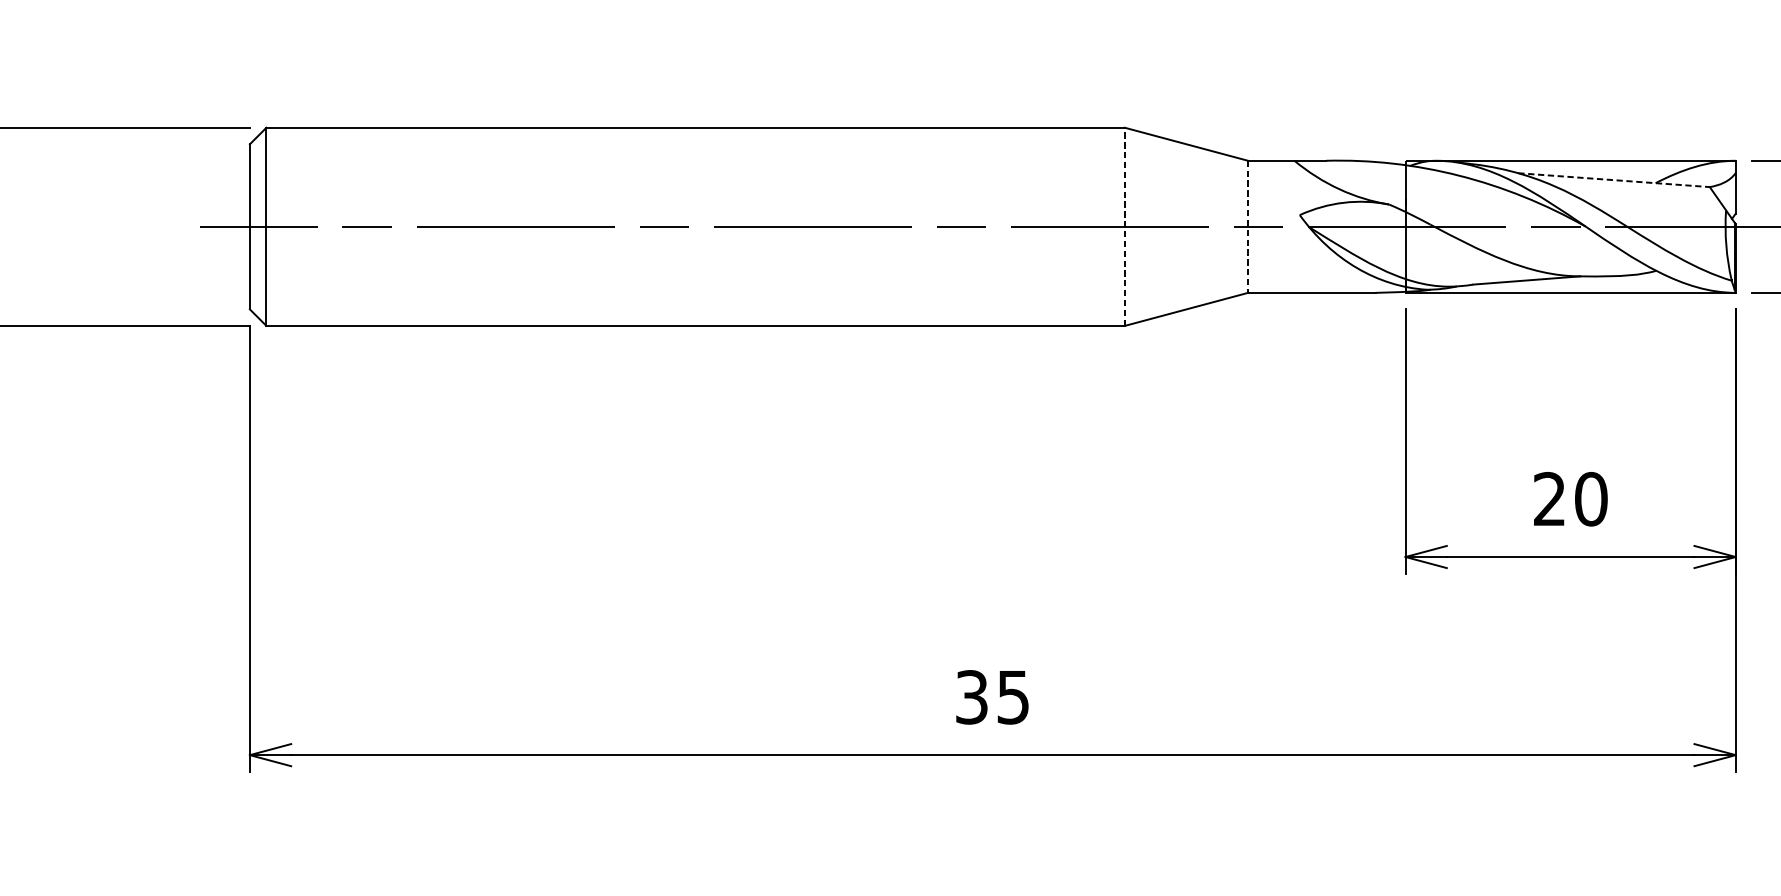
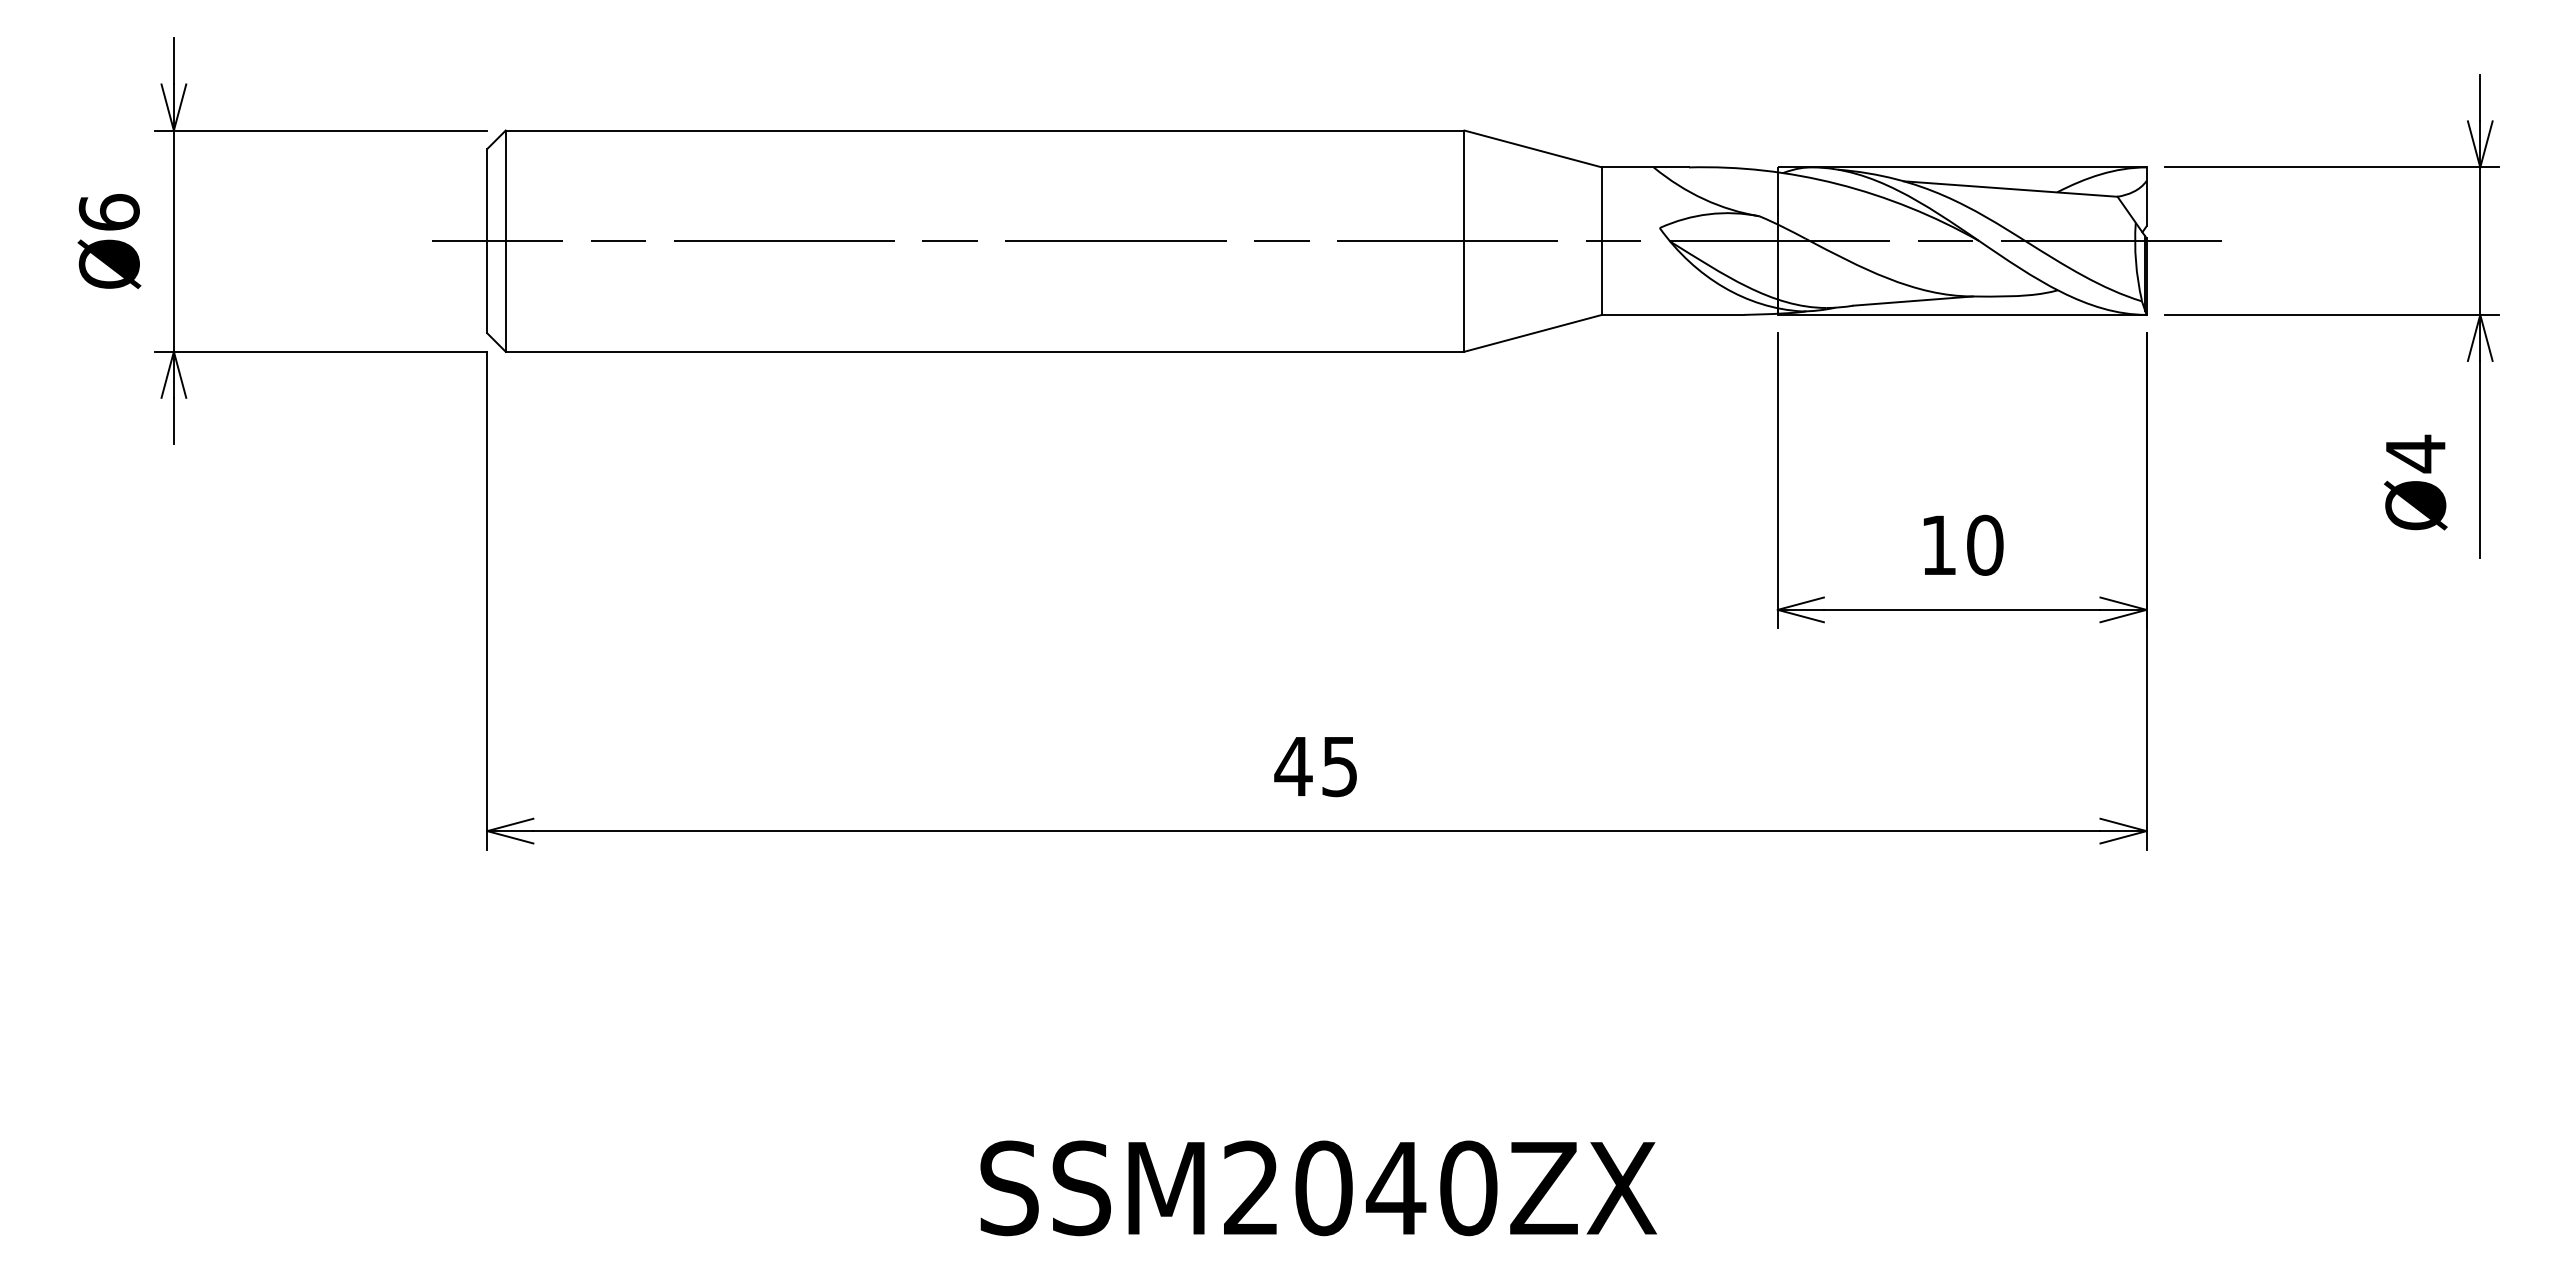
line: (1614, 180) -> (2011, 189), dashed -> solid
line: (1124, 227) -> (1464, 241), dashed -> solid
line: (1248, 227) -> (1602, 241), dashed -> solid
text: (1549, 498) -> (1938, 544), 20 -> 10
text: (971, 697) -> (1293, 766), 35 -> 45

